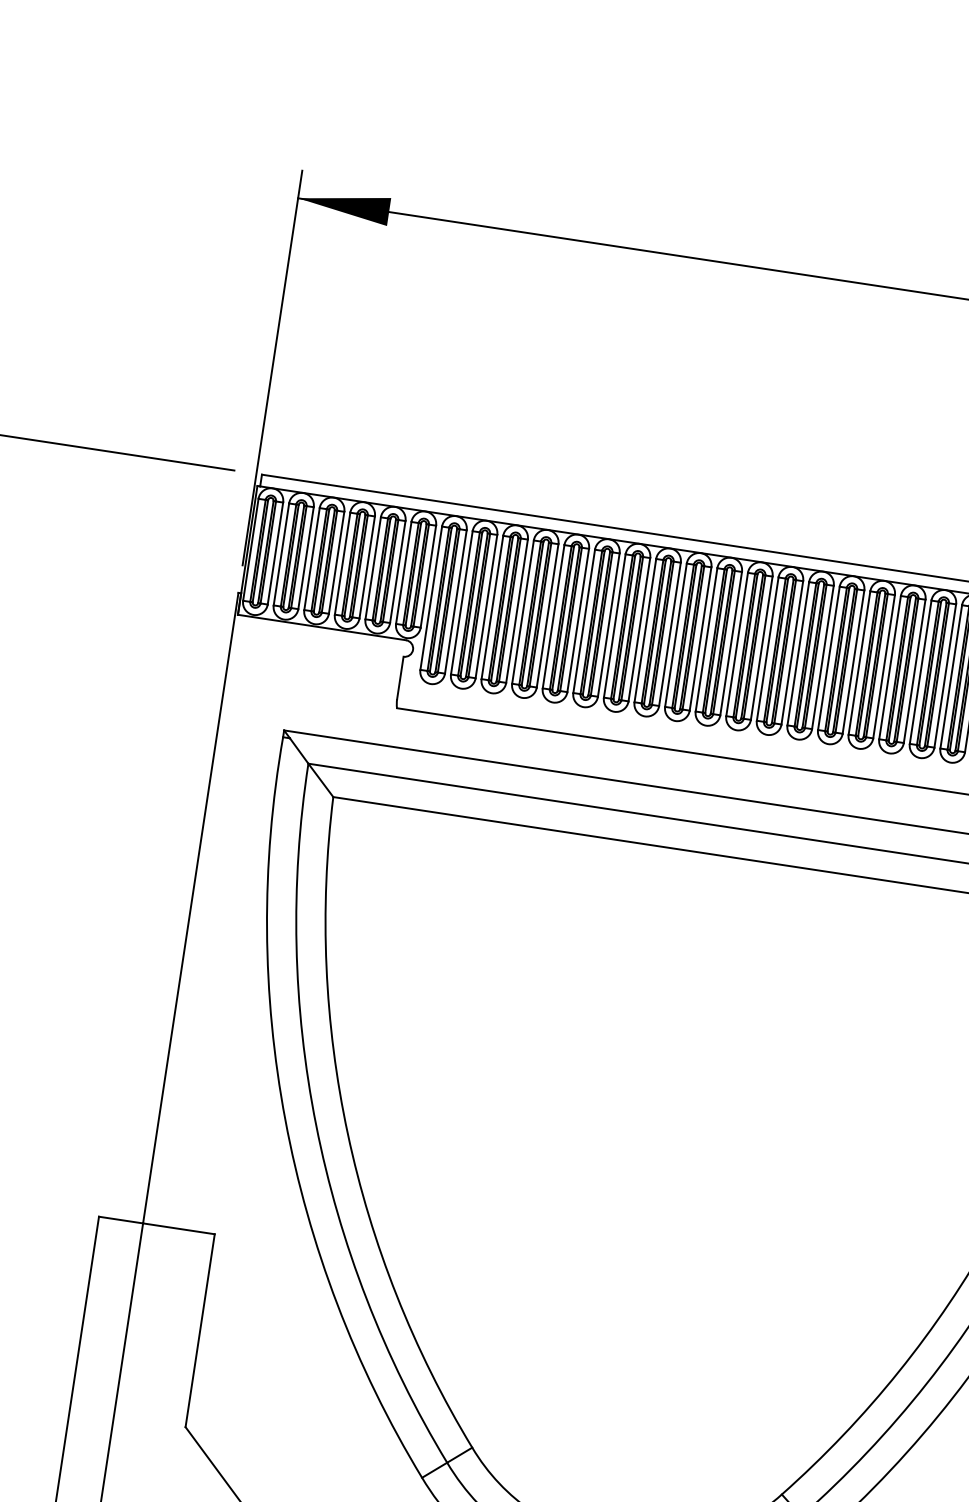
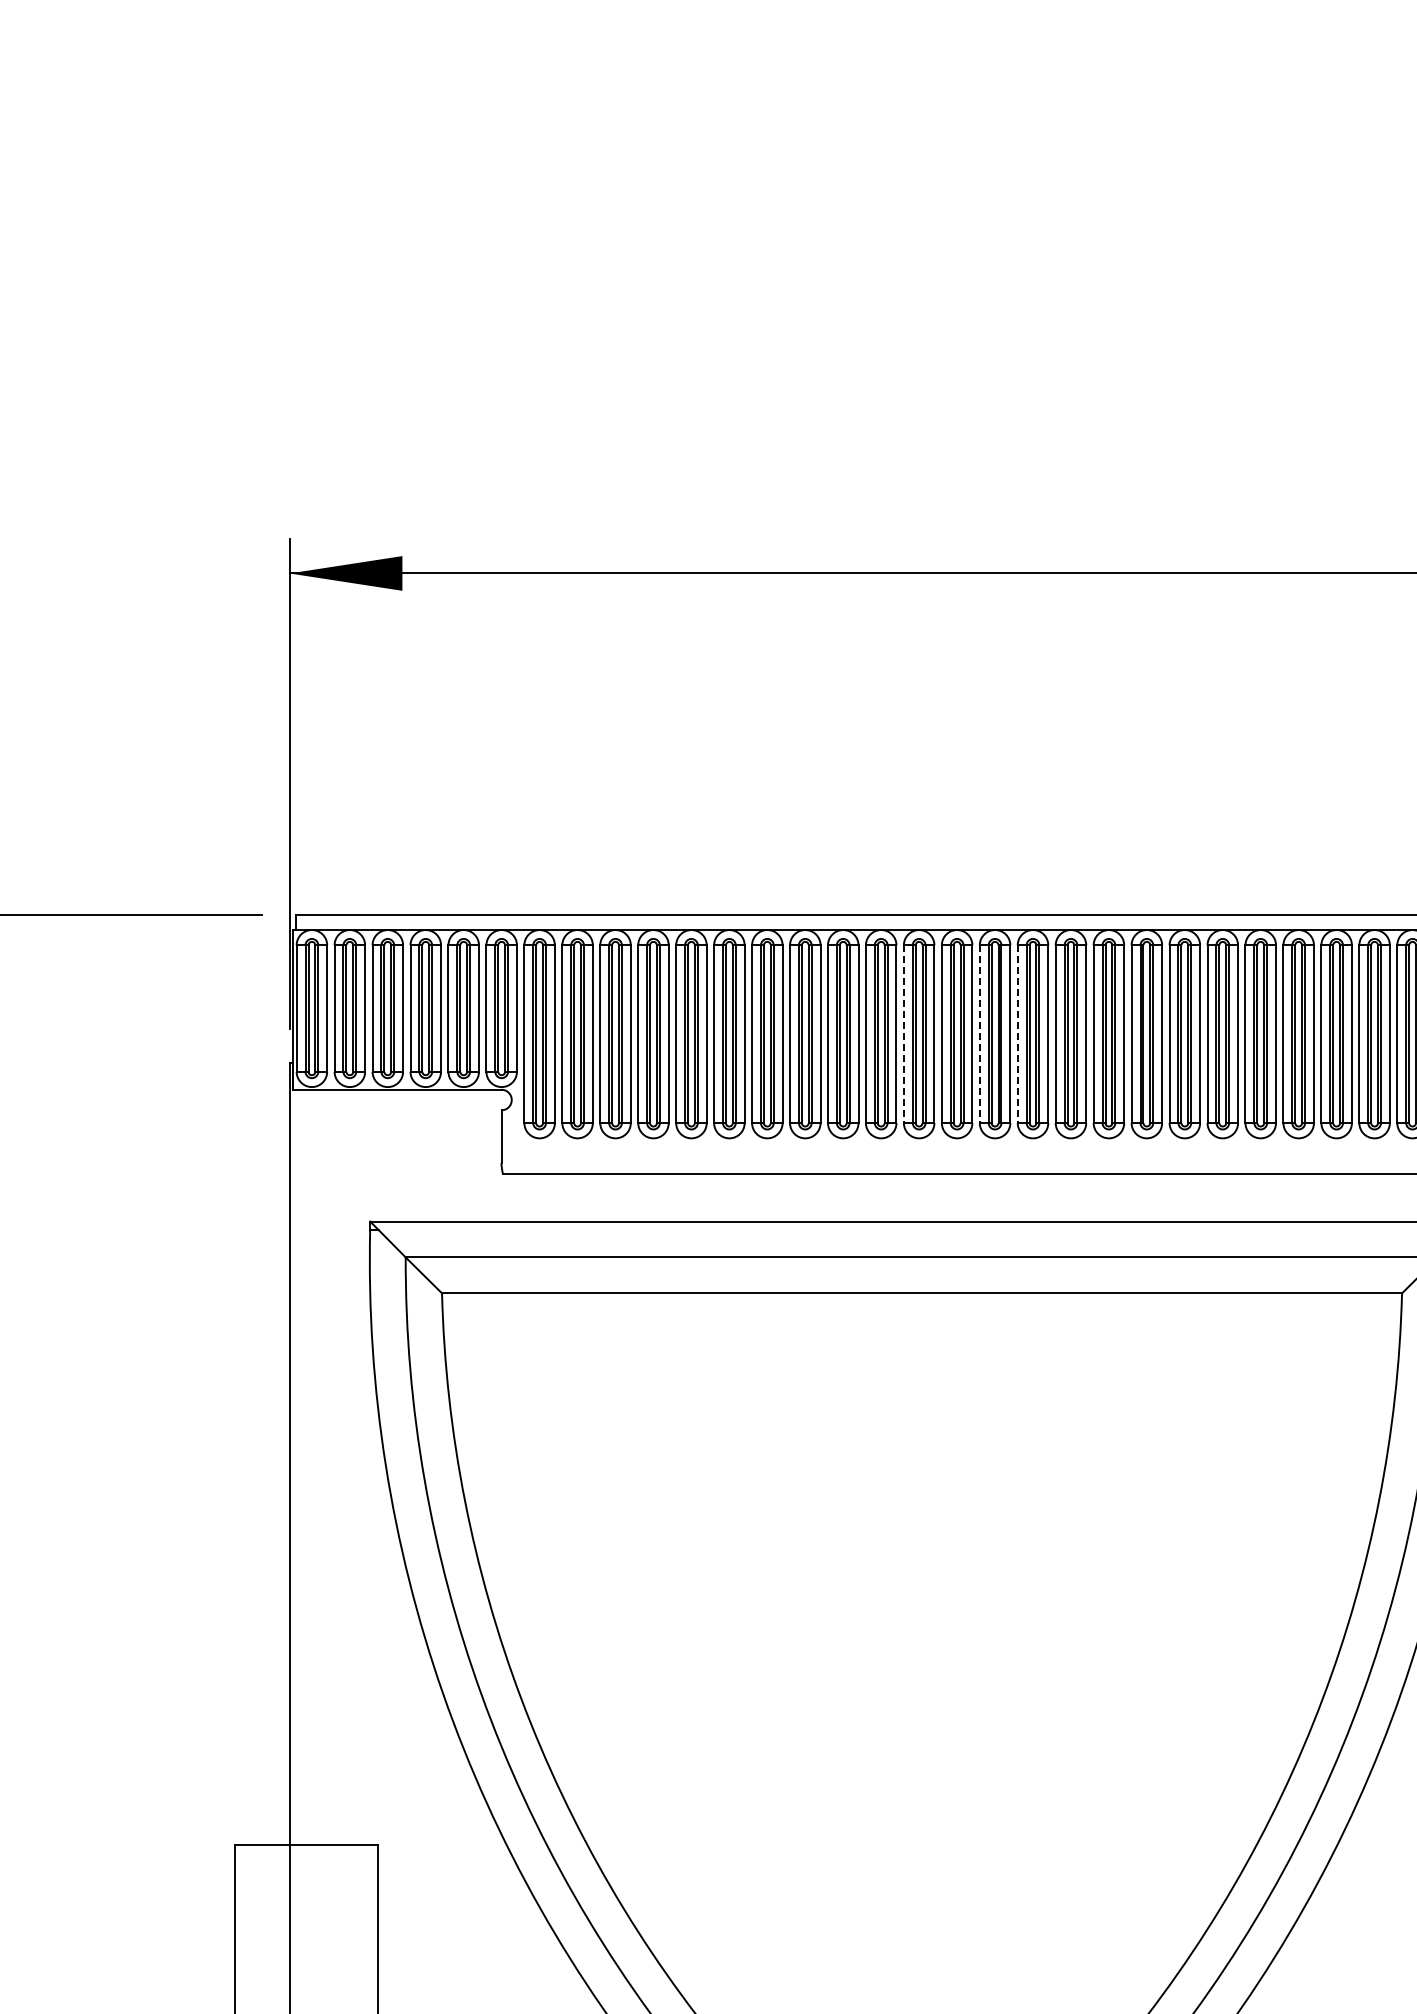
line: (736, 644) -> (903, 1034), solid -> dashed
line: (798, 653) -> (979, 1034), solid -> dashed
line: (828, 658) -> (1017, 1034), solid -> dashed

